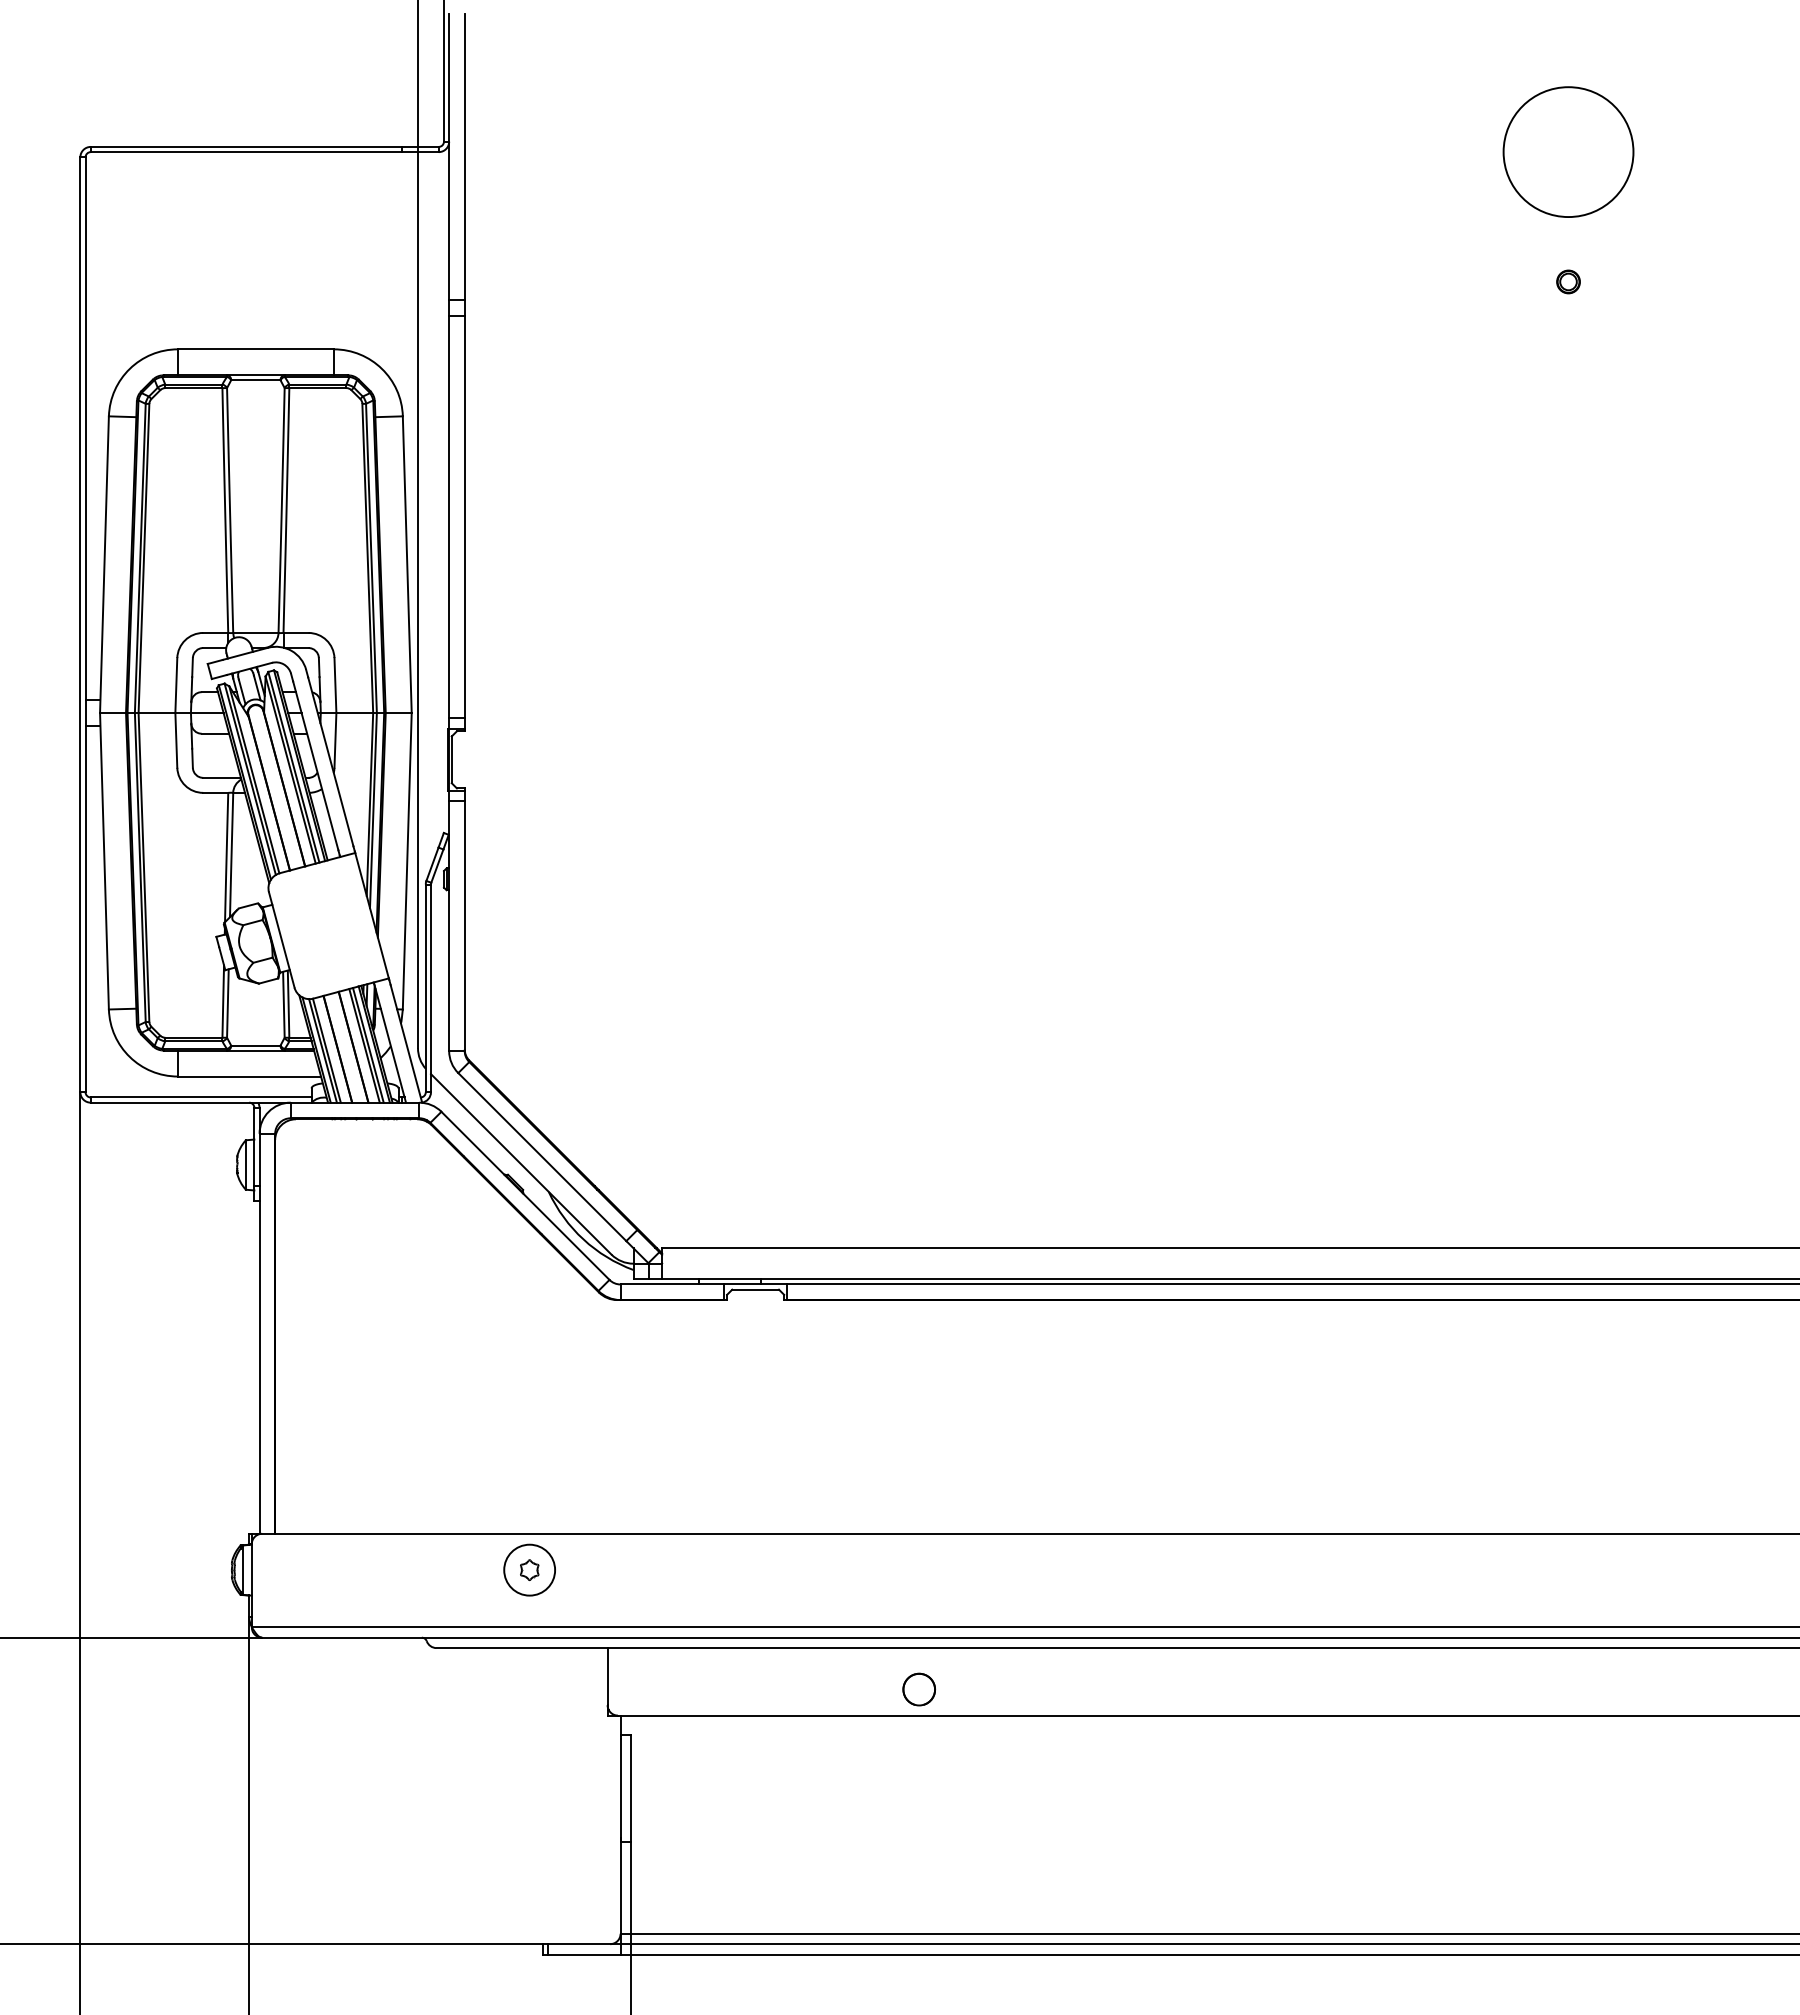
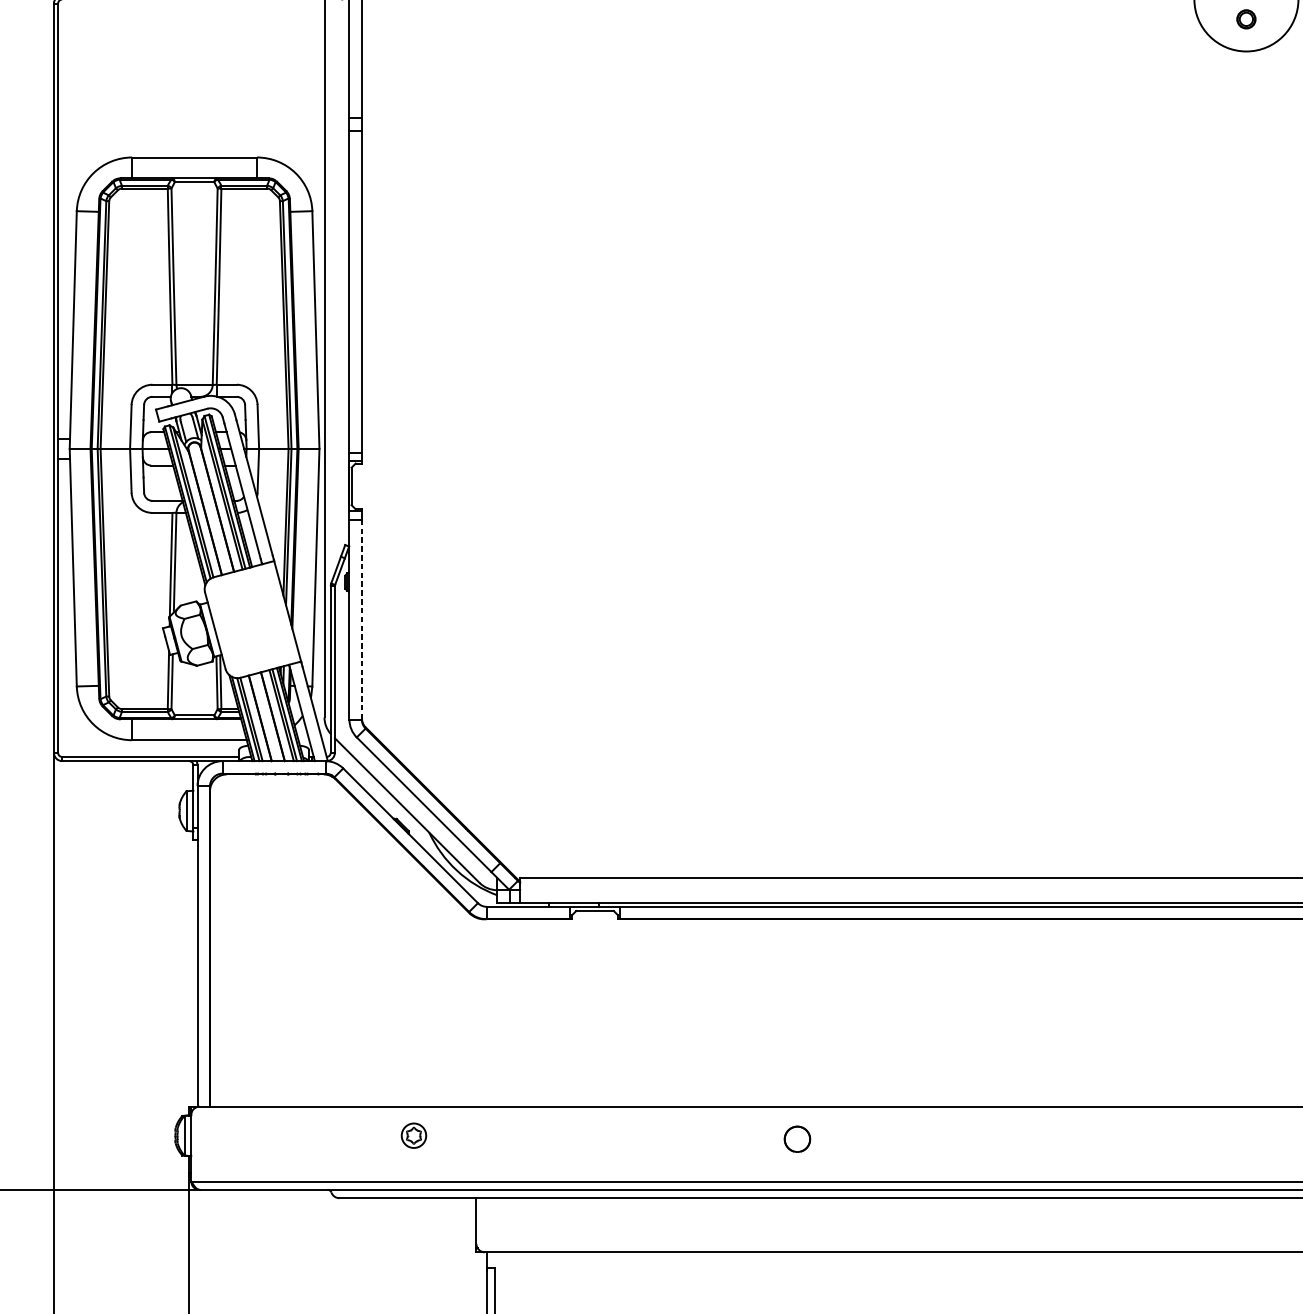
part: (1568, 281) -> (1246, 19), moved
line: (464, 926) -> (361, 619), solid -> dashed
circle: (529, 1569) -> (413, 1135), size x0.6
part: (918, 1689) -> (796, 1139), moved

